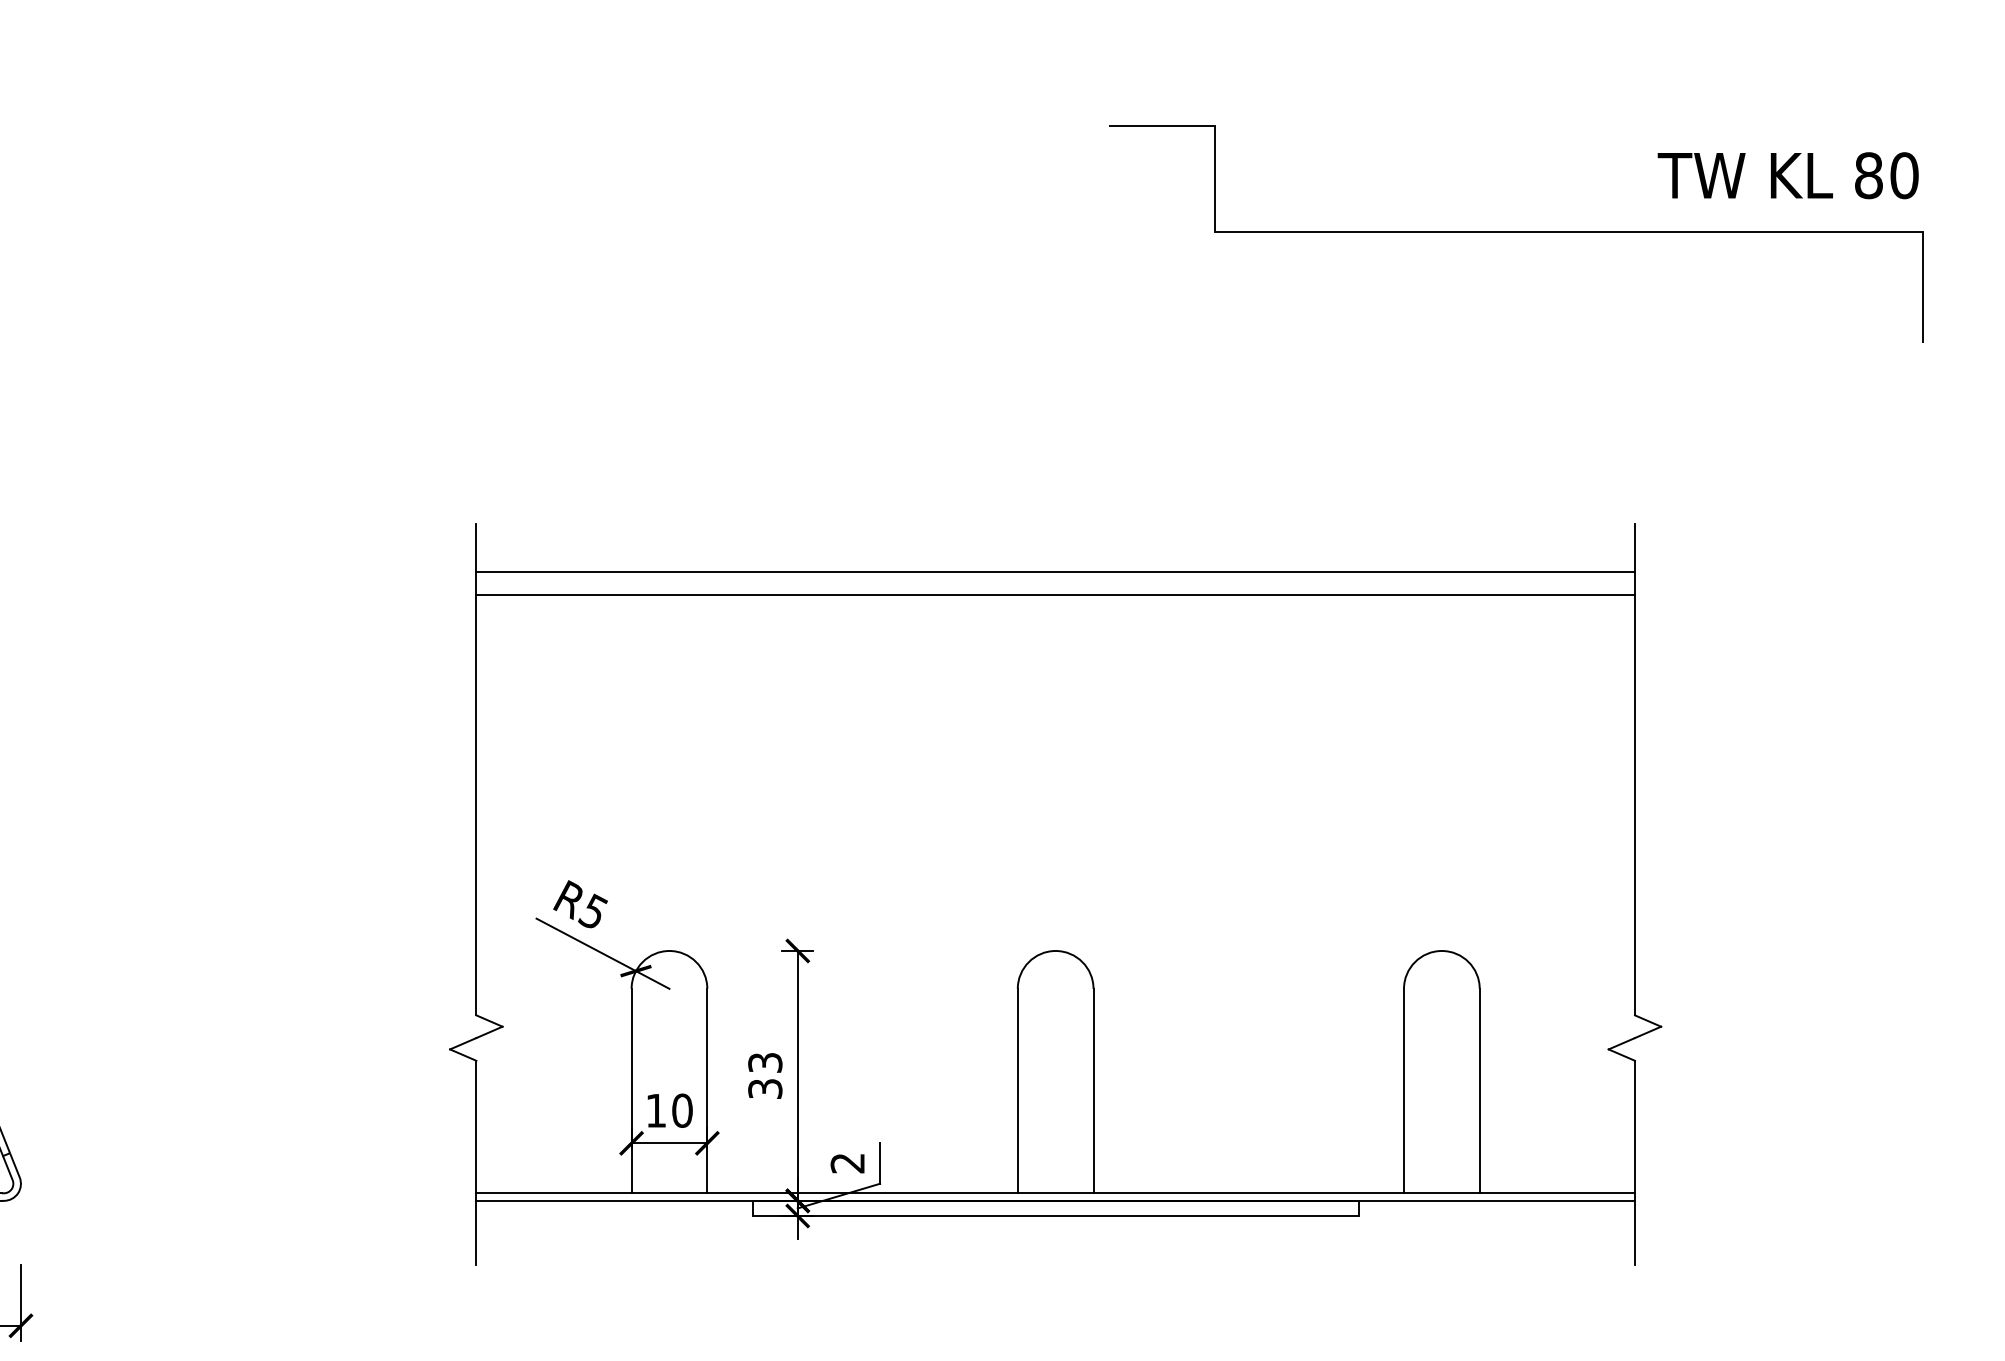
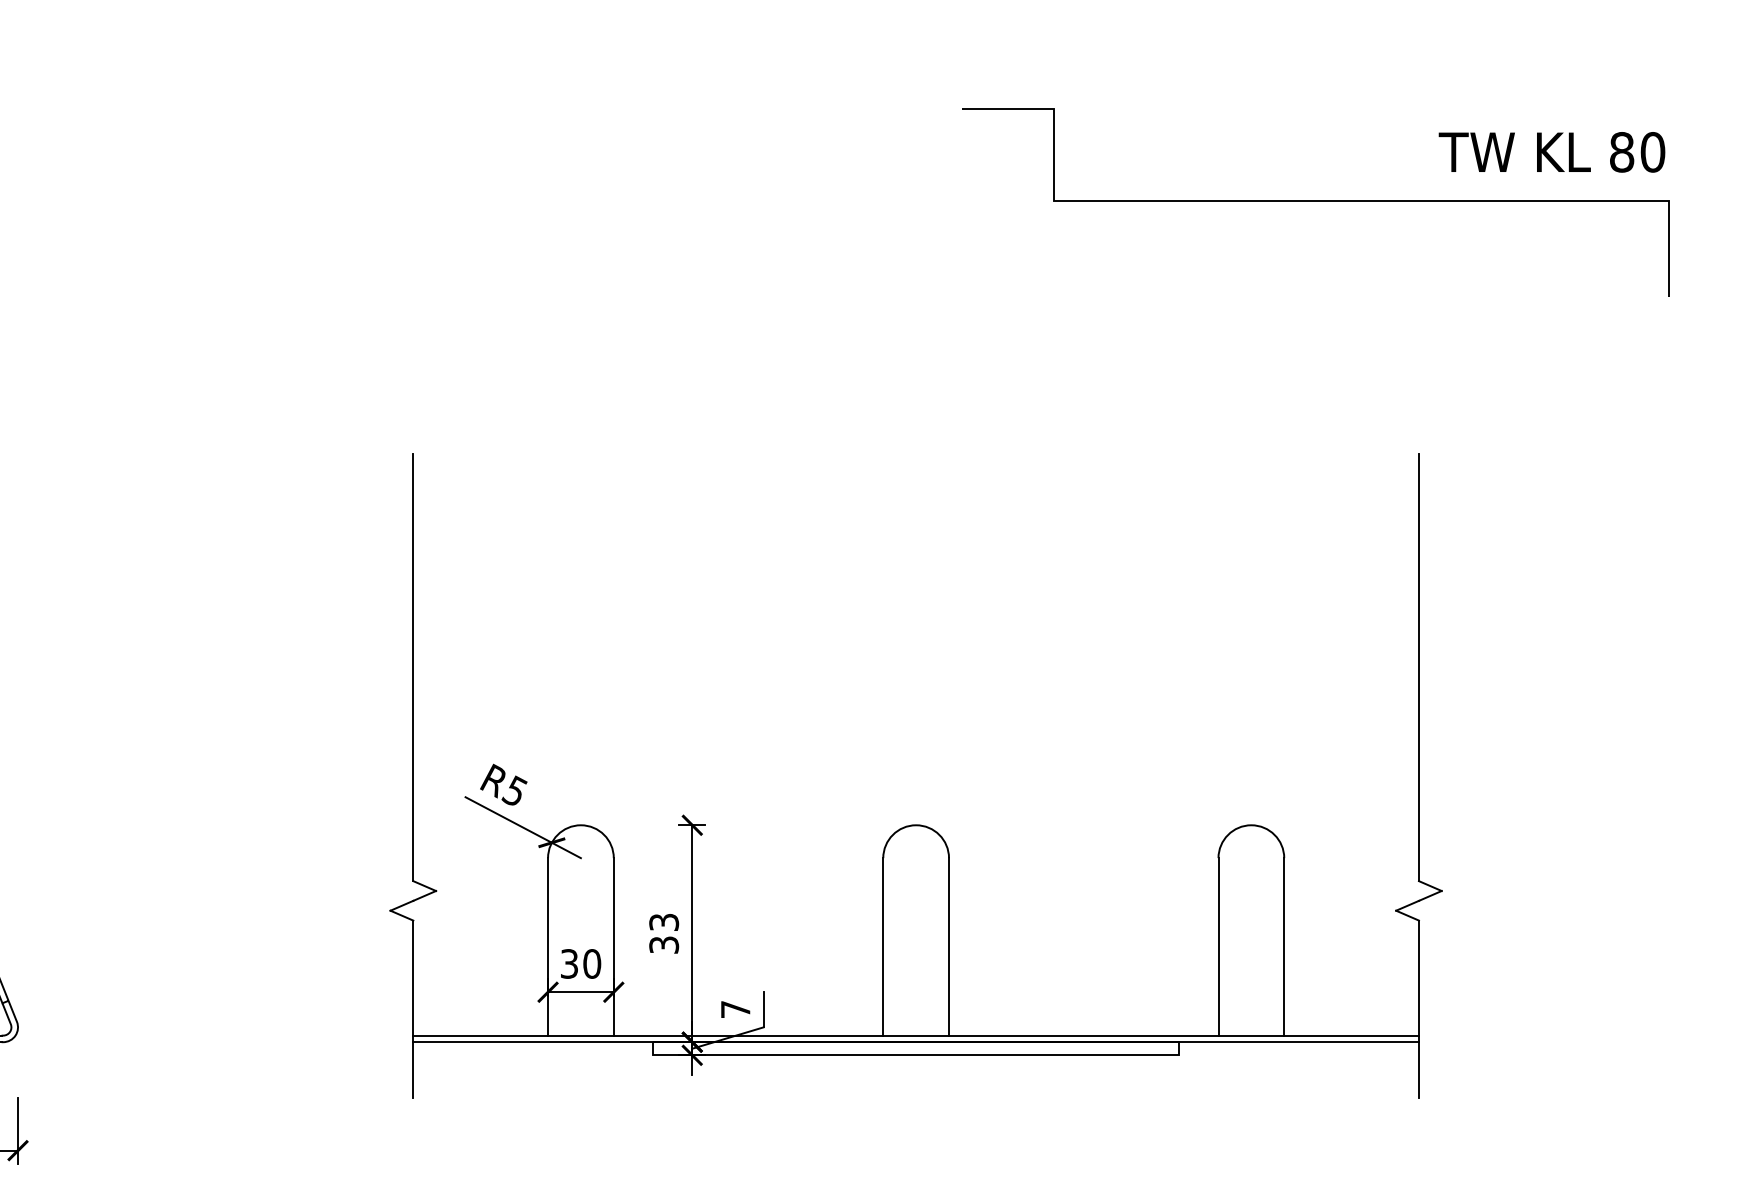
line: (1055, 572) -> (916, 496), removed
line: (1055, 594) -> (916, 515), removed
text: (656, 1110) -> (569, 963), 10 -> 30
text: (847, 1163) -> (735, 1009), 2 -> 7

